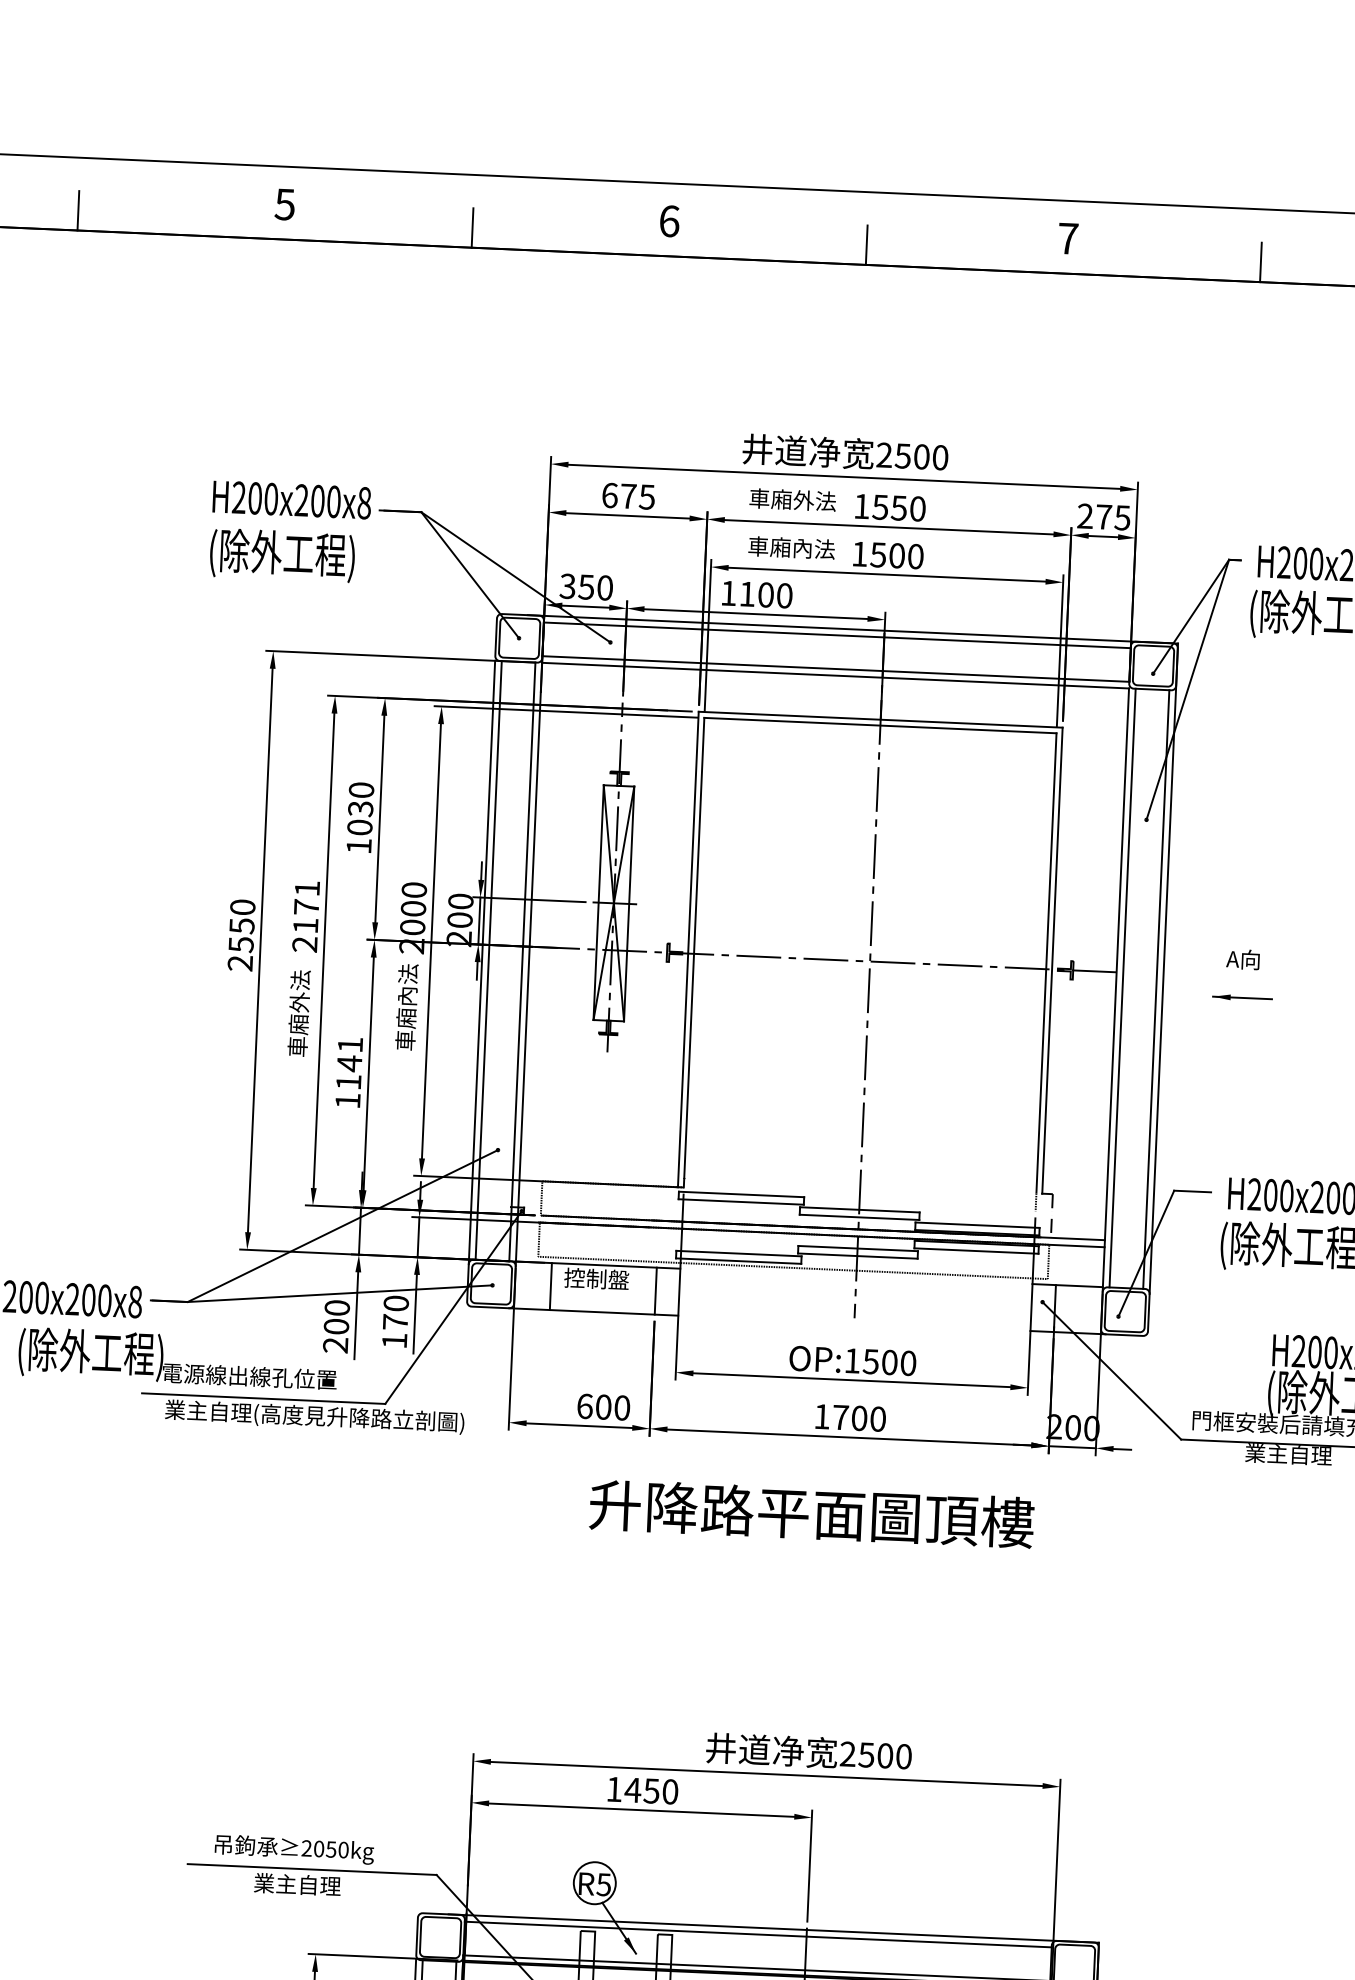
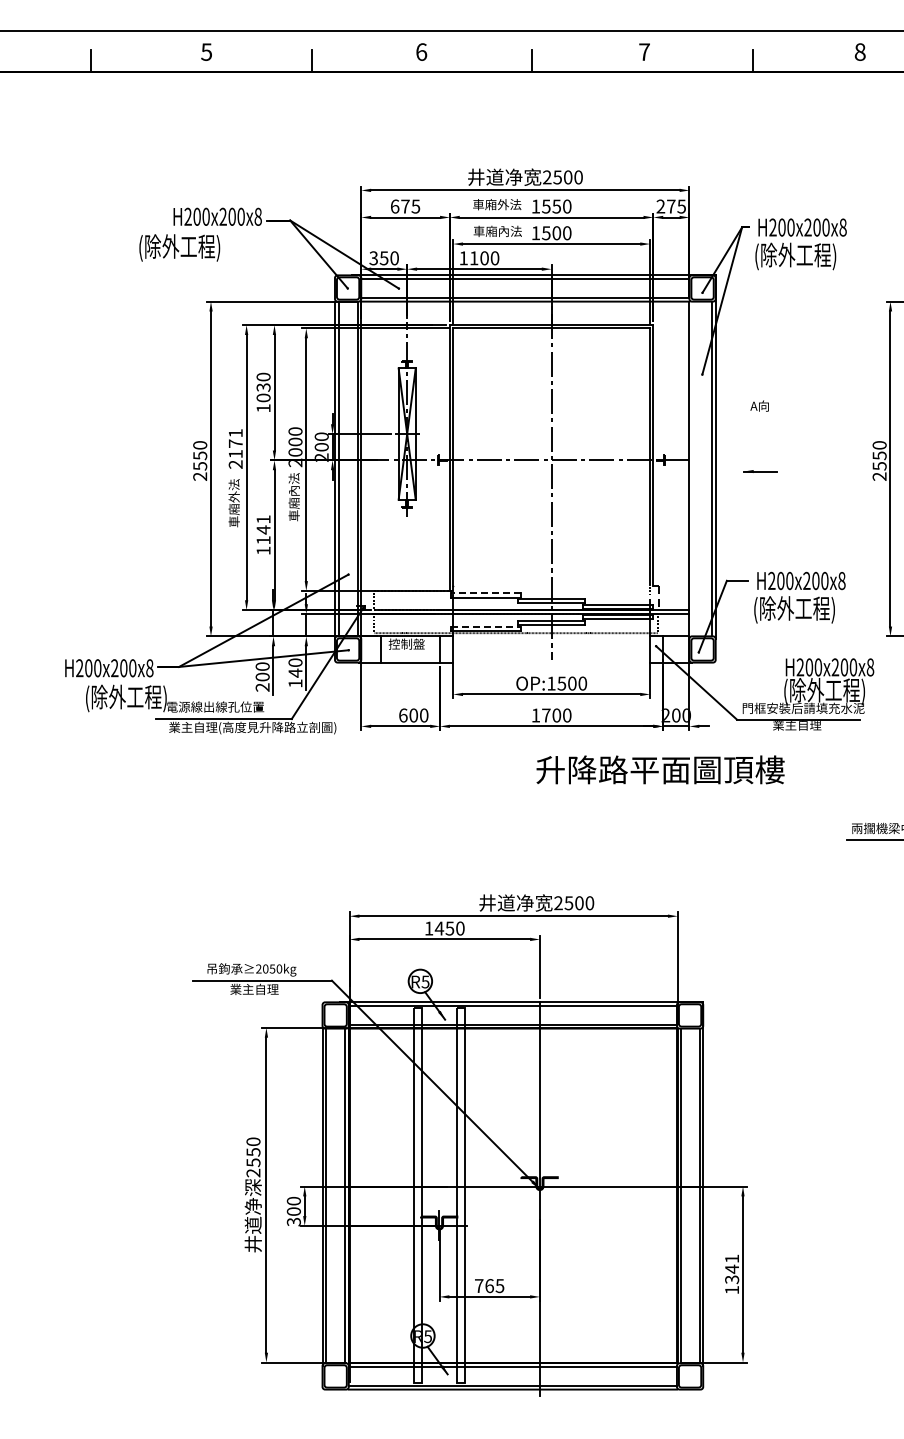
text: (282, 554) -> (179, 247), moved
text: (1242, 958) -> (759, 405), moved
line: (1123, 987) -> (693, 468), removed
line: (741, 1194) -> (485, 593), solid -> dashed
line: (740, 1253) -> (486, 626), solid -> dashed
text: (395, 1321) -> (295, 672), 170 -> 140
text: (811, 1513) -> (660, 769), moved

